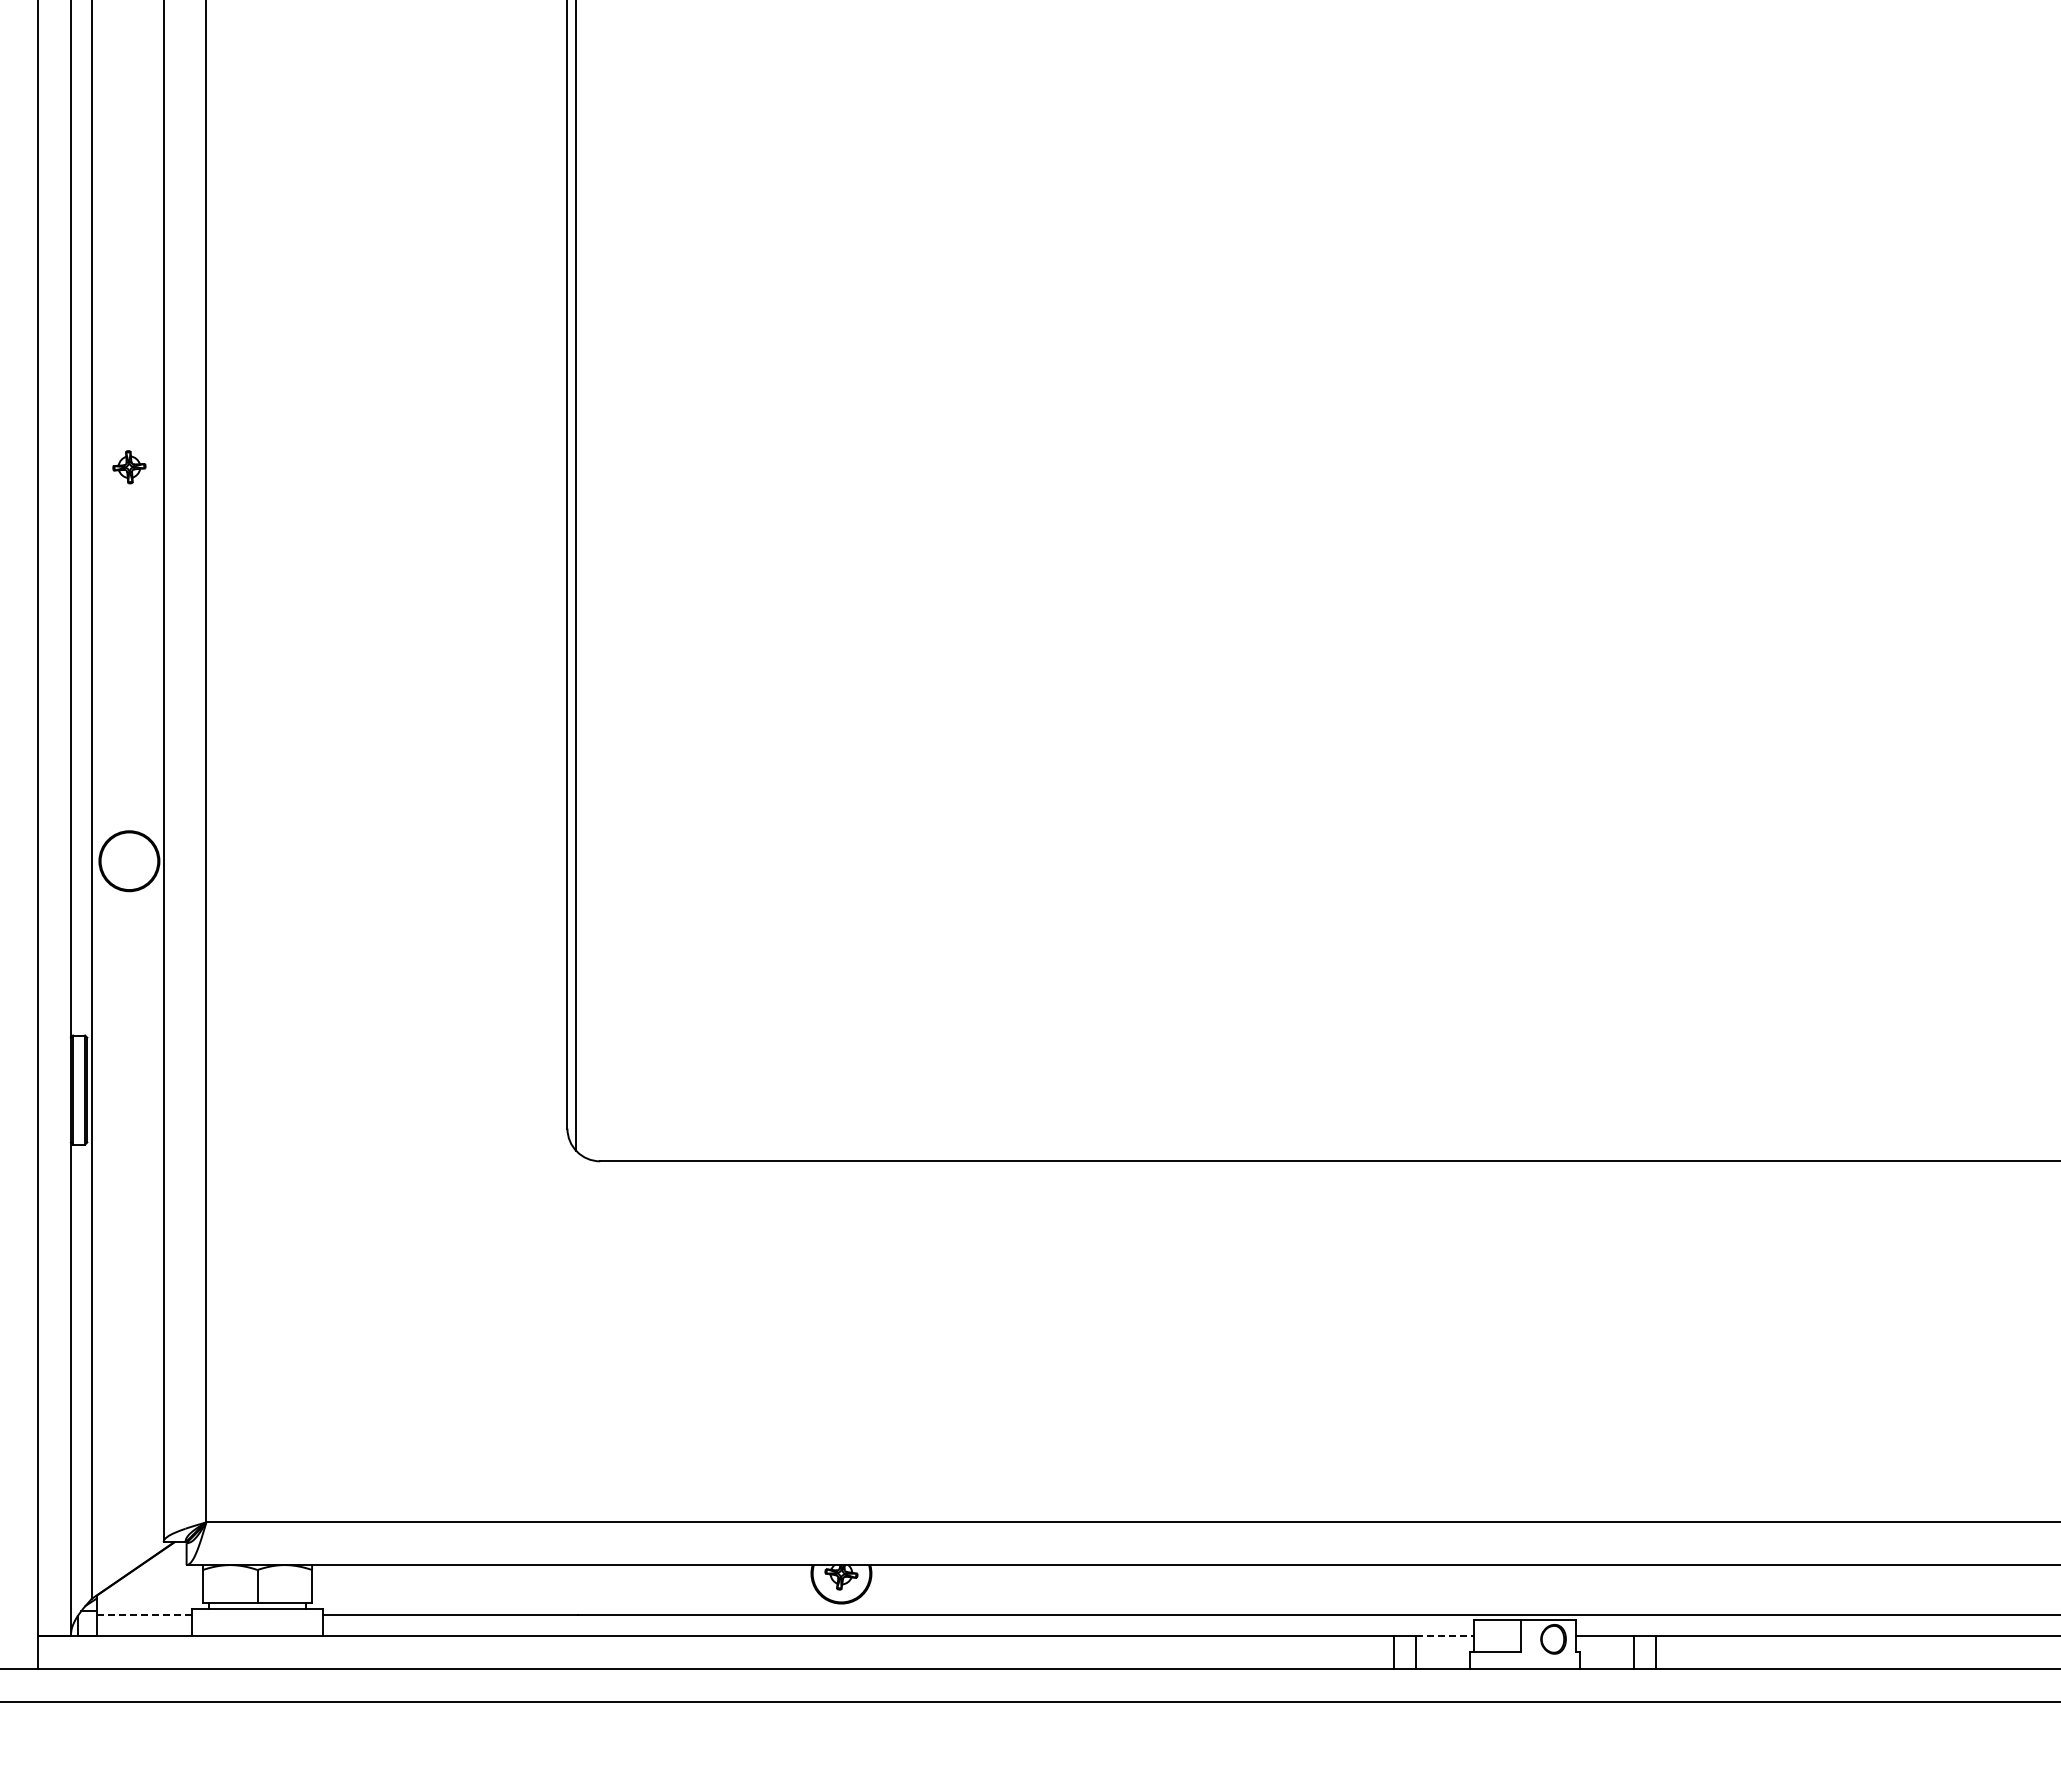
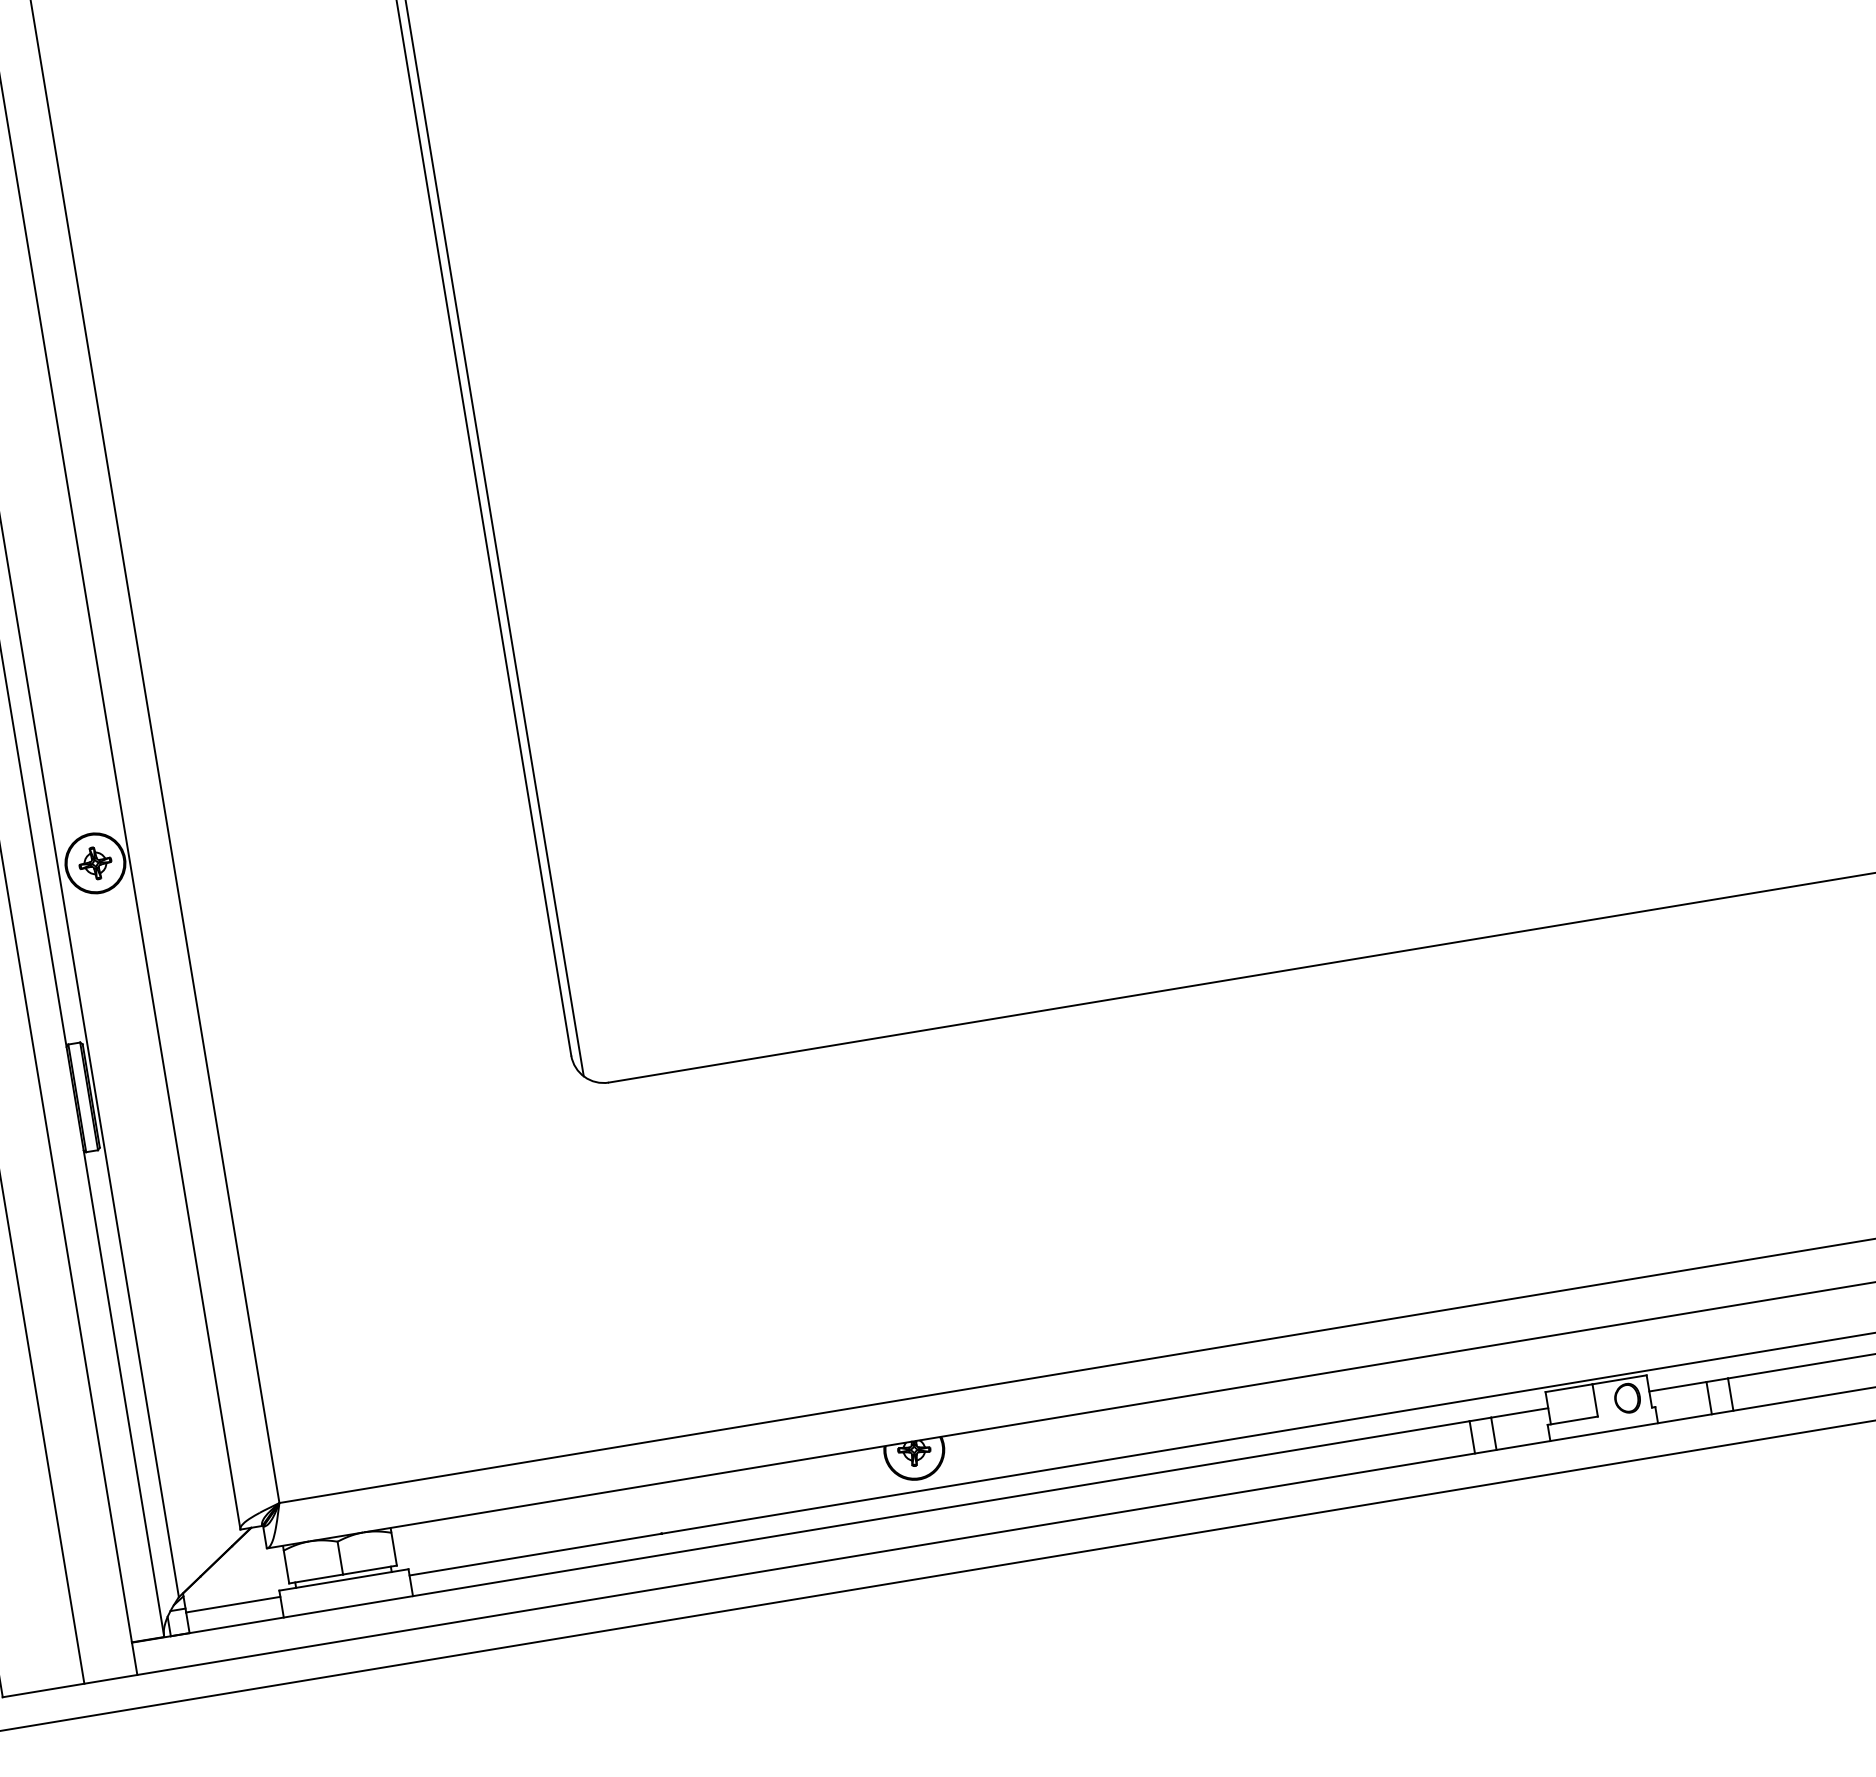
part: (129, 467) -> (95, 863), moved
line: (144, 1615) -> (233, 1605), dashed -> solid
line: (1444, 1636) -> (1519, 1413), dashed -> solid

